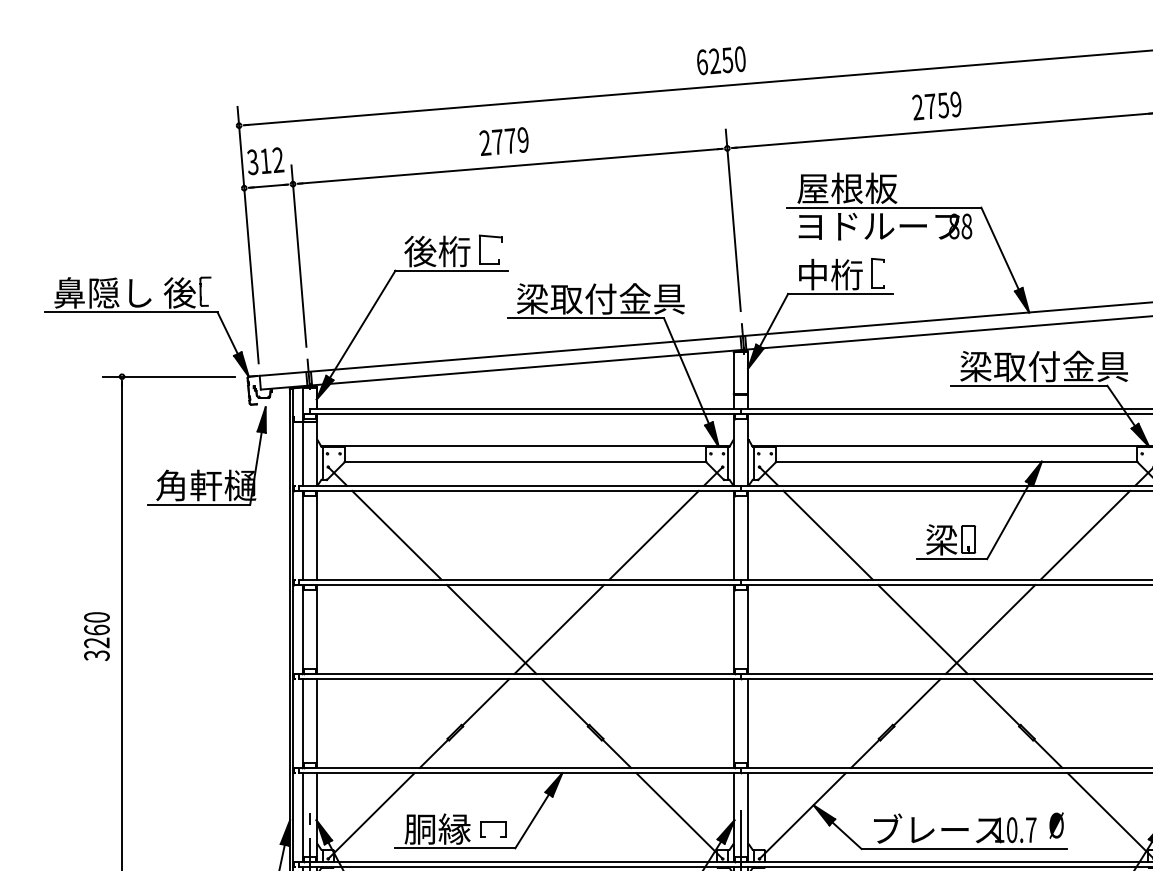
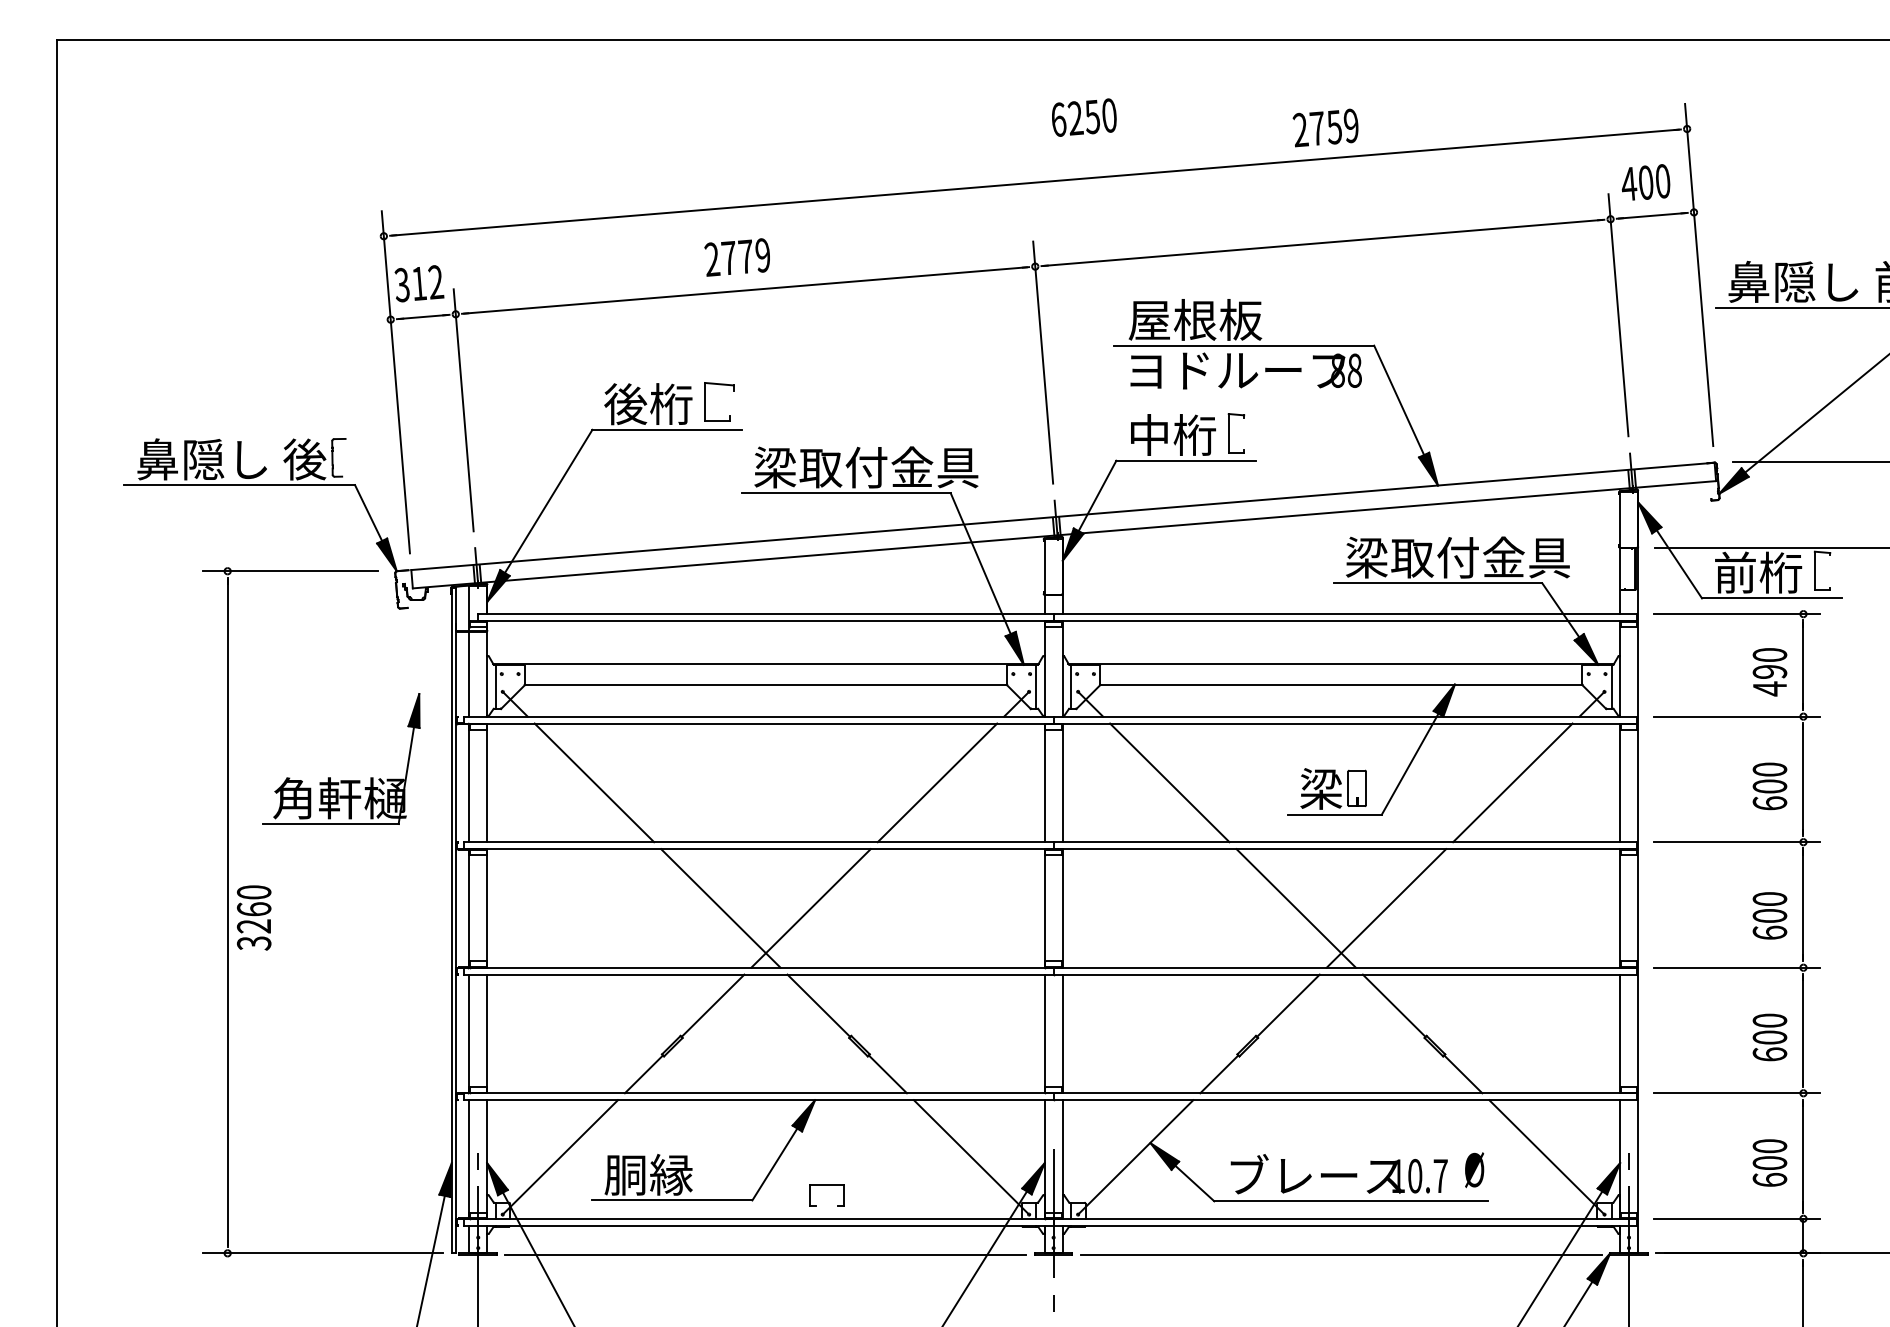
text: (721, 60) -> (1084, 117), moved
text: (936, 105) -> (1325, 127), moved
part: (199, 469) -> (330, 777), moved
text: (97, 636) -> (254, 917), moved
part: (492, 822) -> (826, 1185), moved

